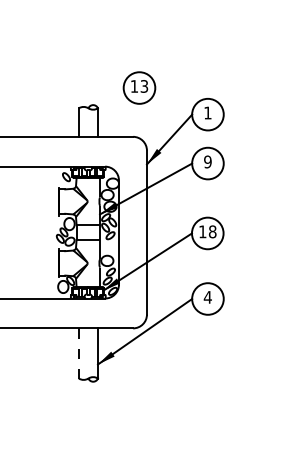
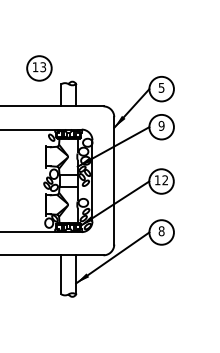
part: (139, 88) -> (39, 68), moved
text: (207, 112) -> (161, 87), 1 -> 5
text: (212, 232) -> (165, 180), 18 -> 12
text: (207, 297) -> (161, 231), 4 -> 8
line: (79, 354) -> (61, 275), dashed -> solid

